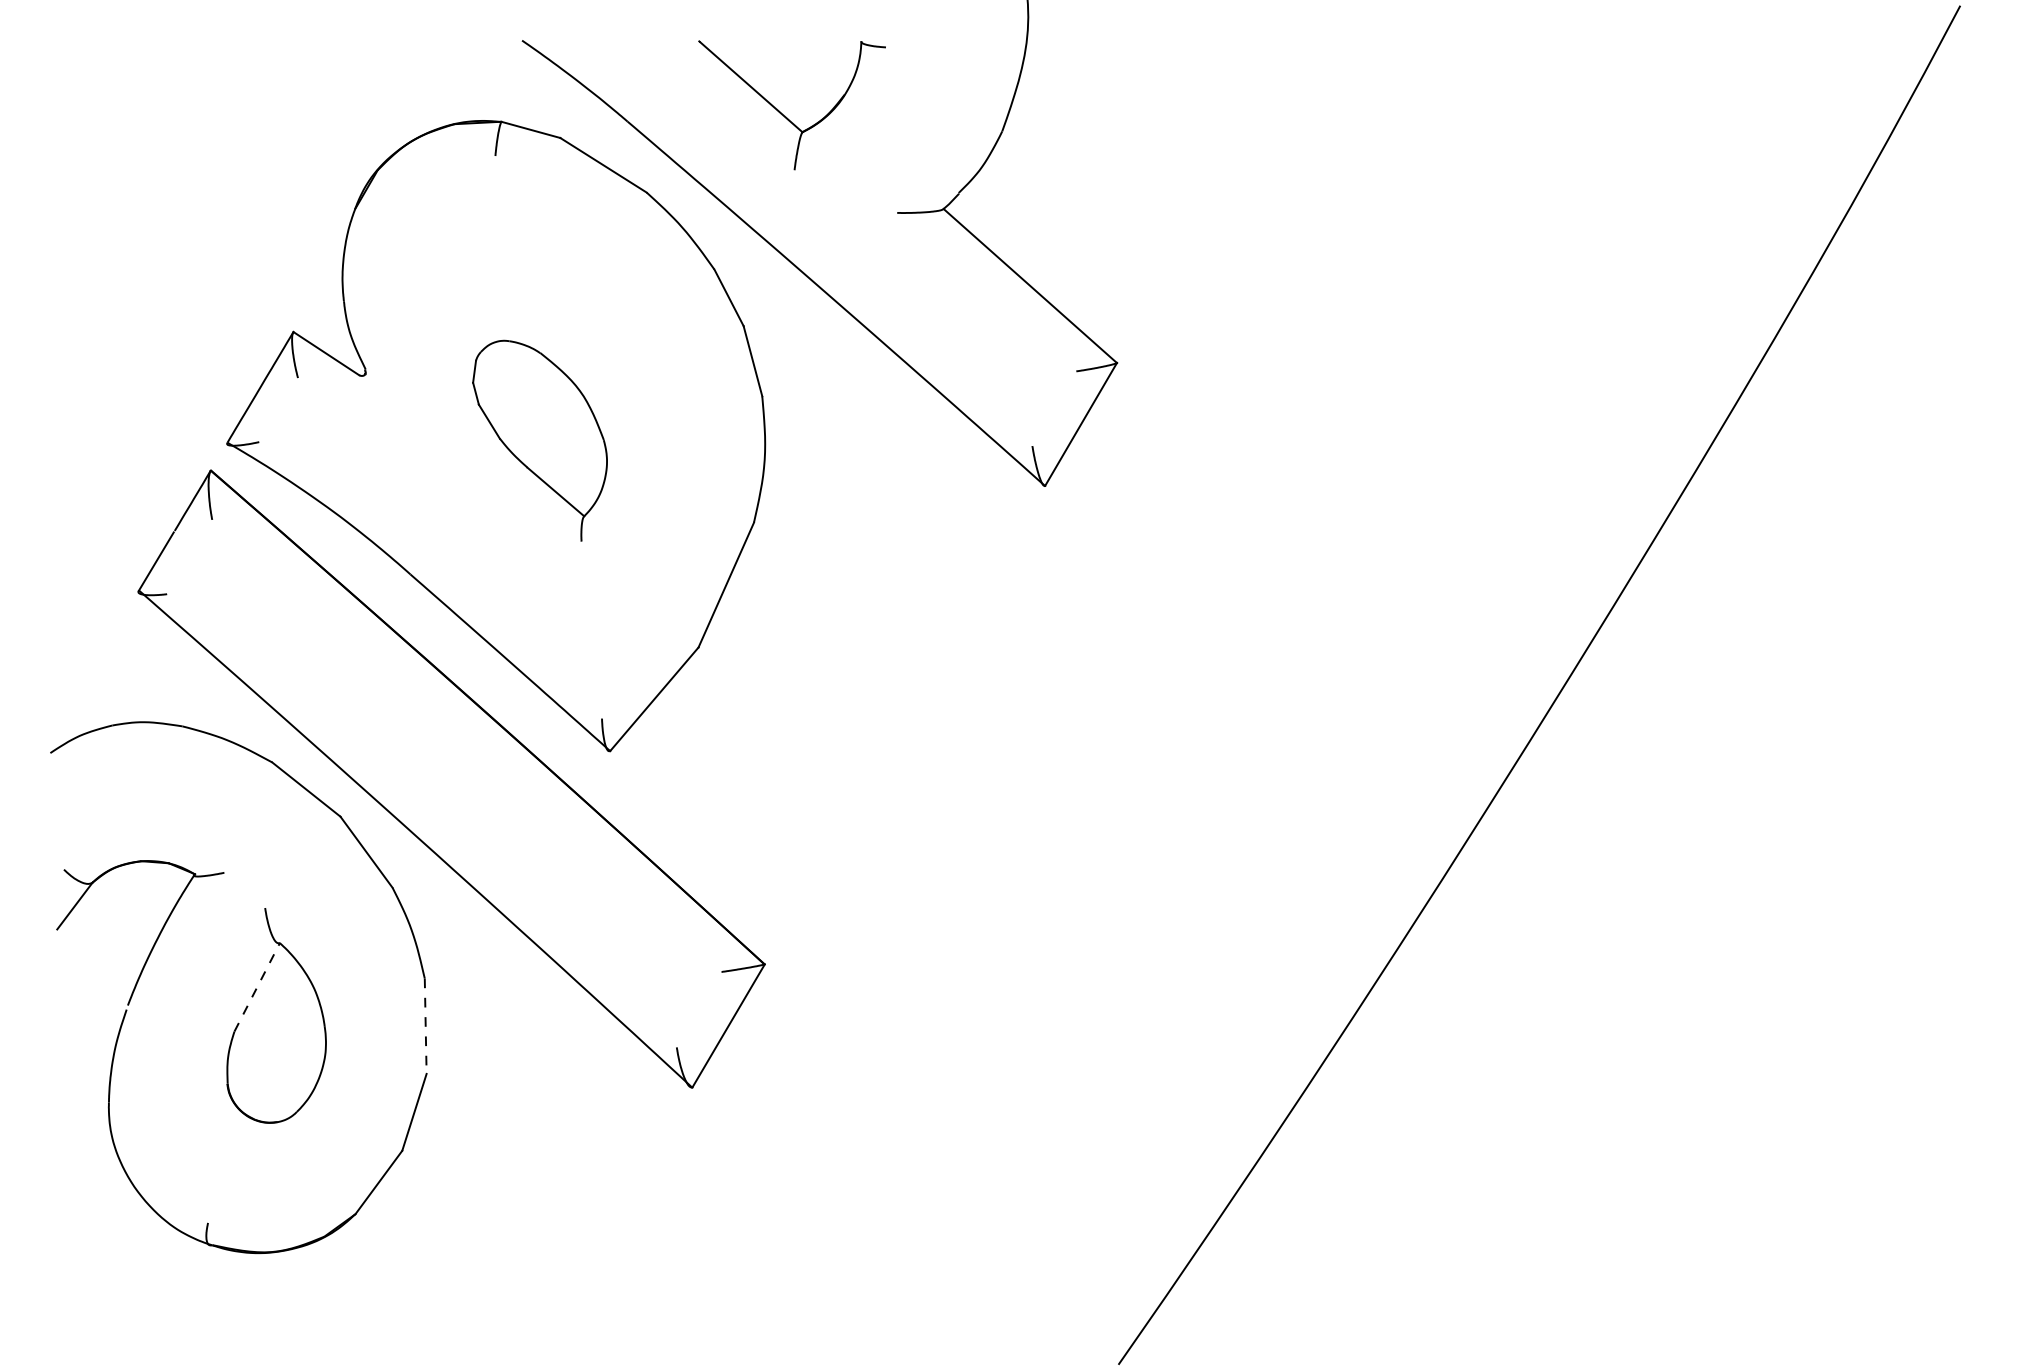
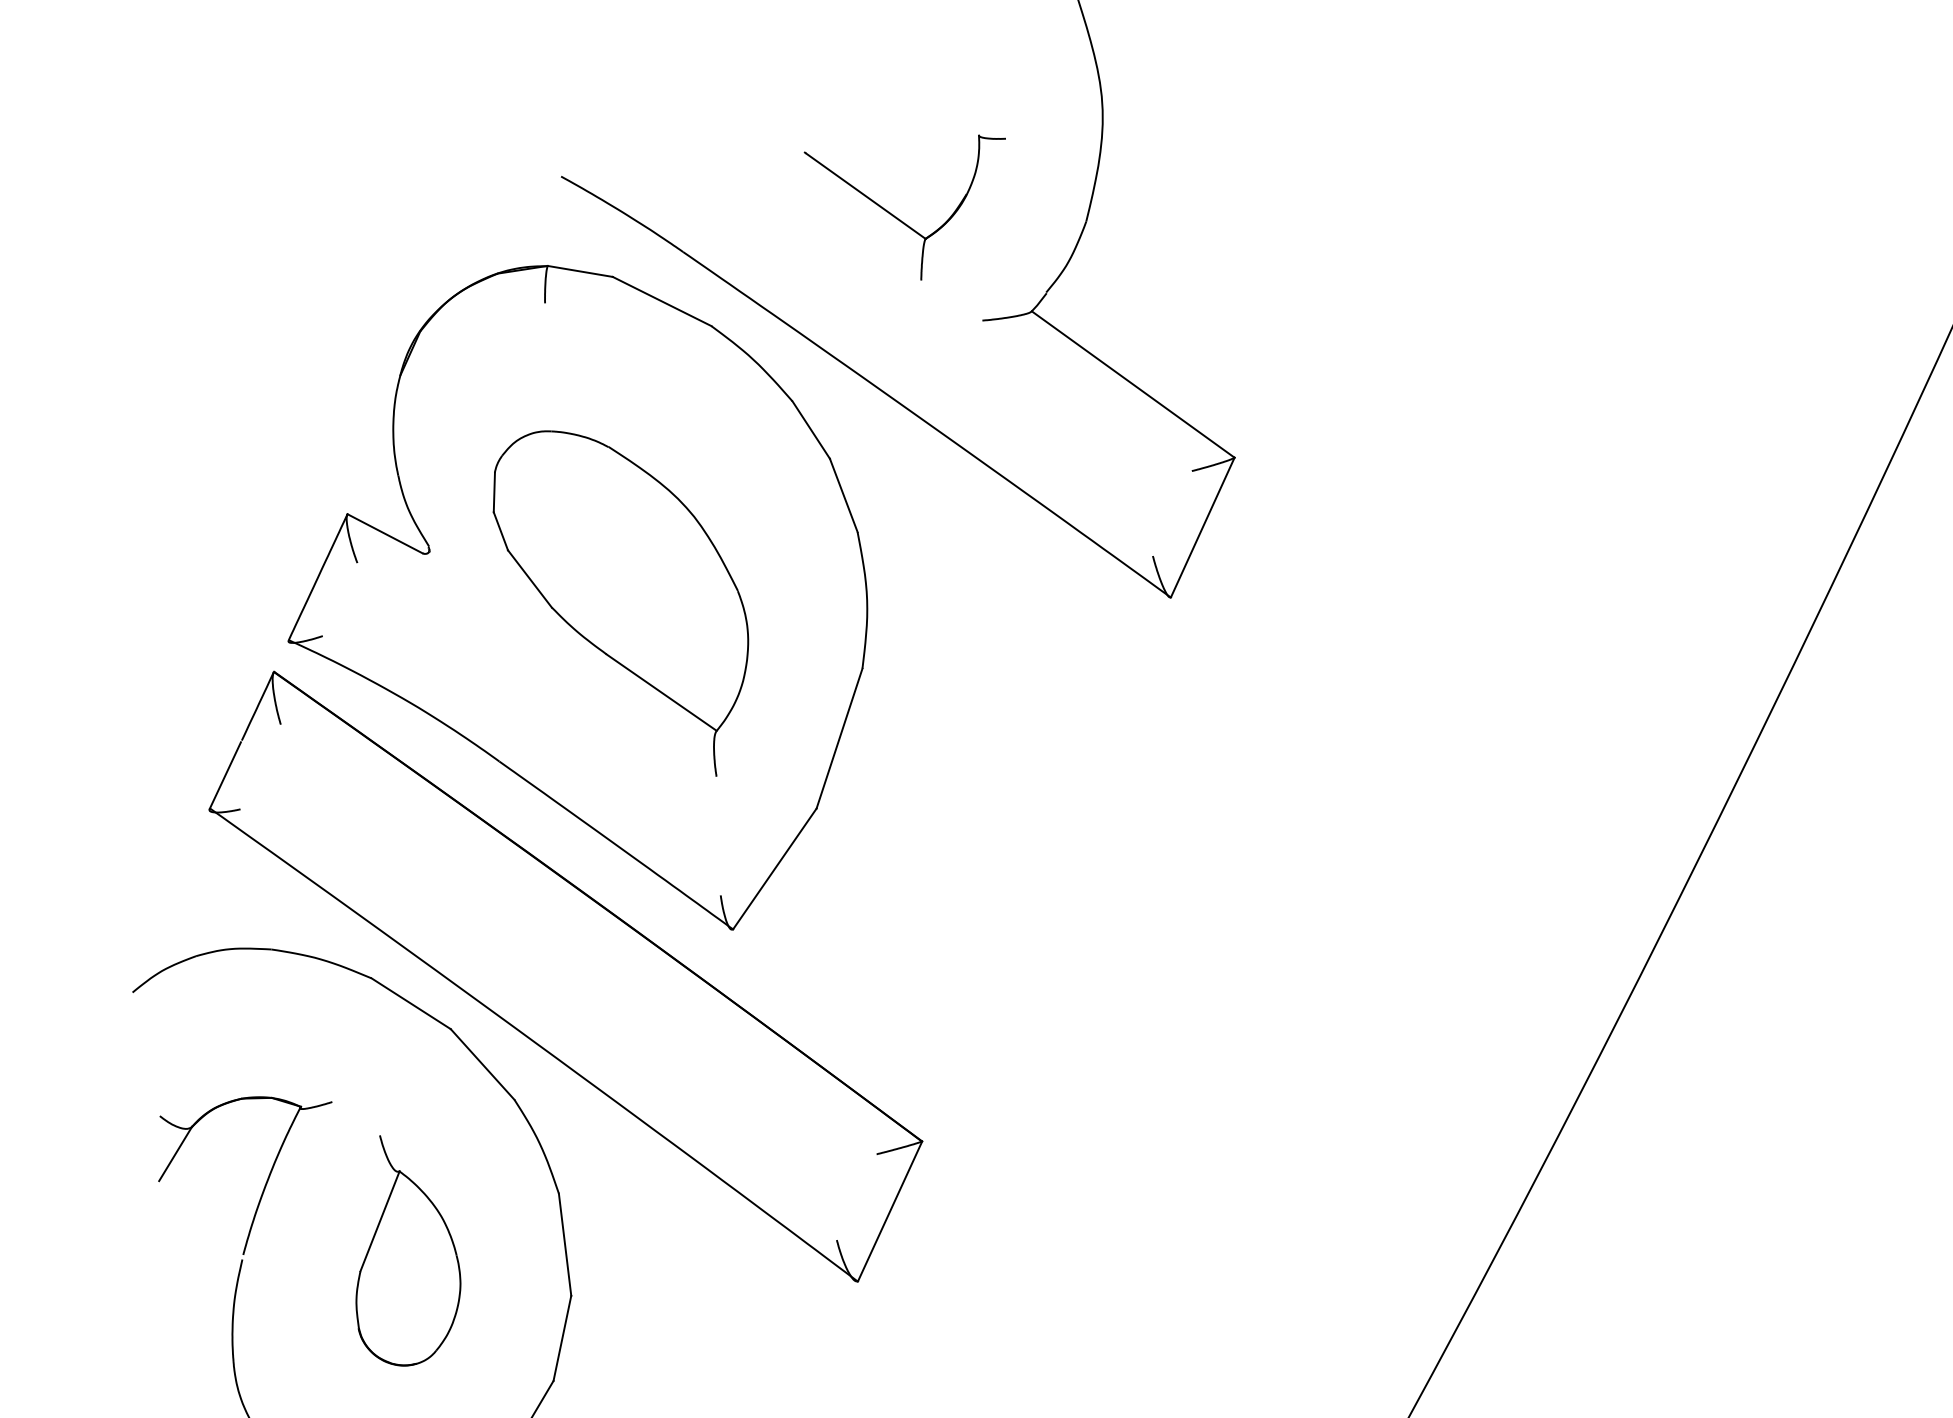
part: (785, 115) -> (905, 222), moved
part: (539, 440) -> (623, 603), size x1.67
line: (257, 987) -> (380, 1221), dashed -> solid
line: (425, 1026) -> (564, 1245), dashed -> solid

